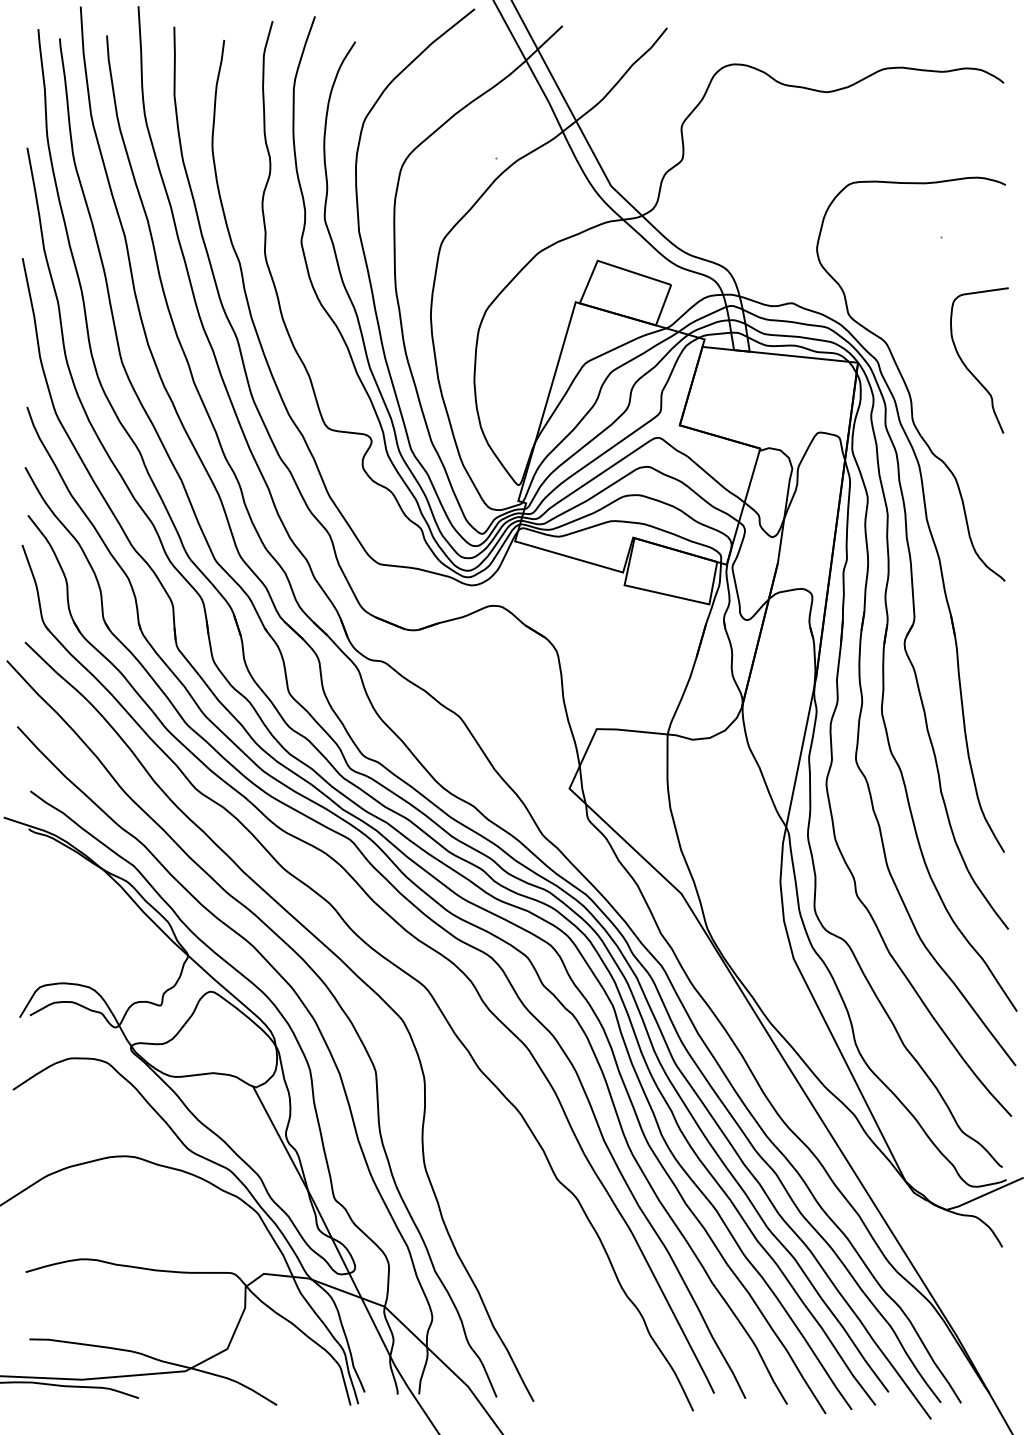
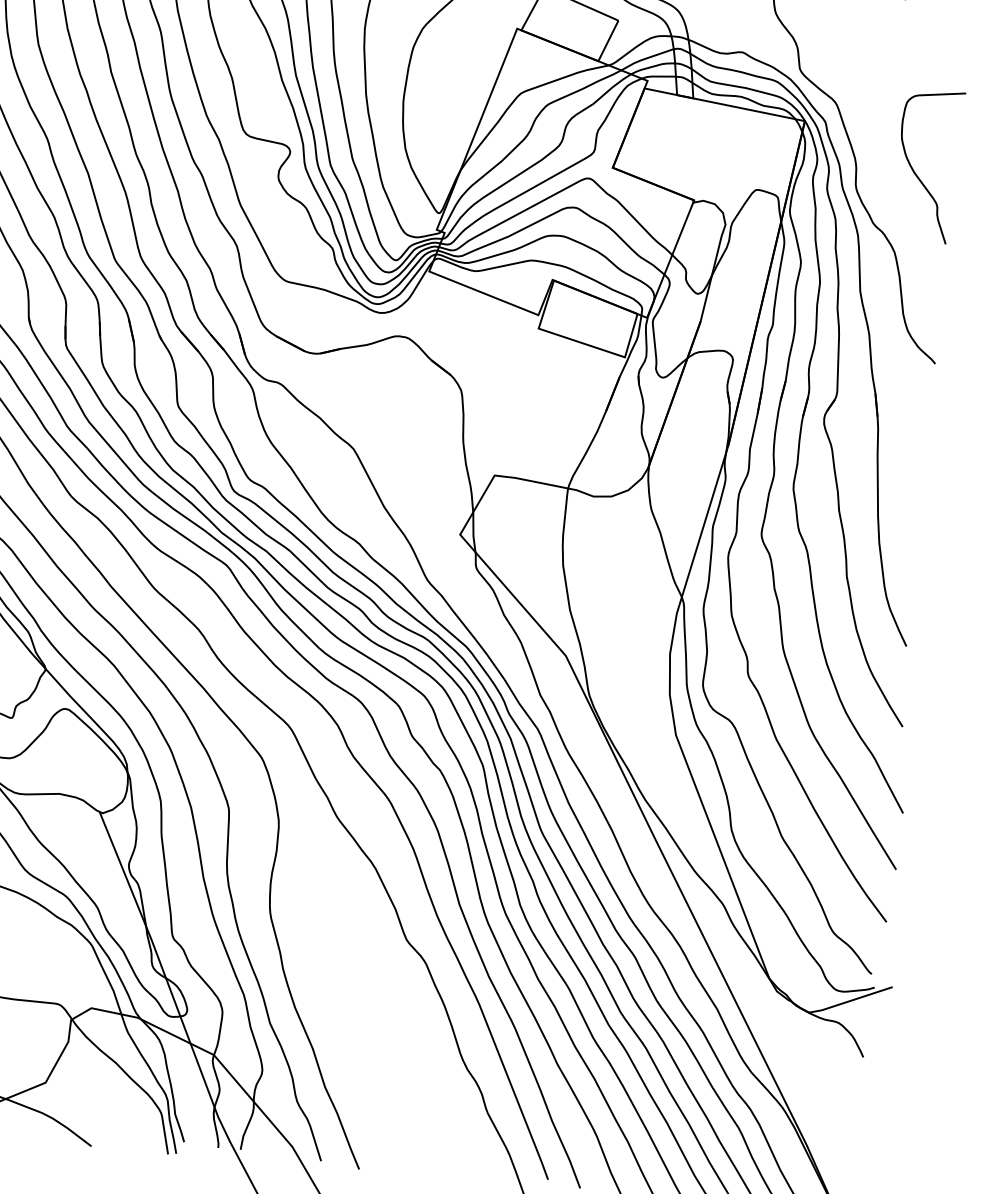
curve: (969, 369) -> (916, 174), moved

